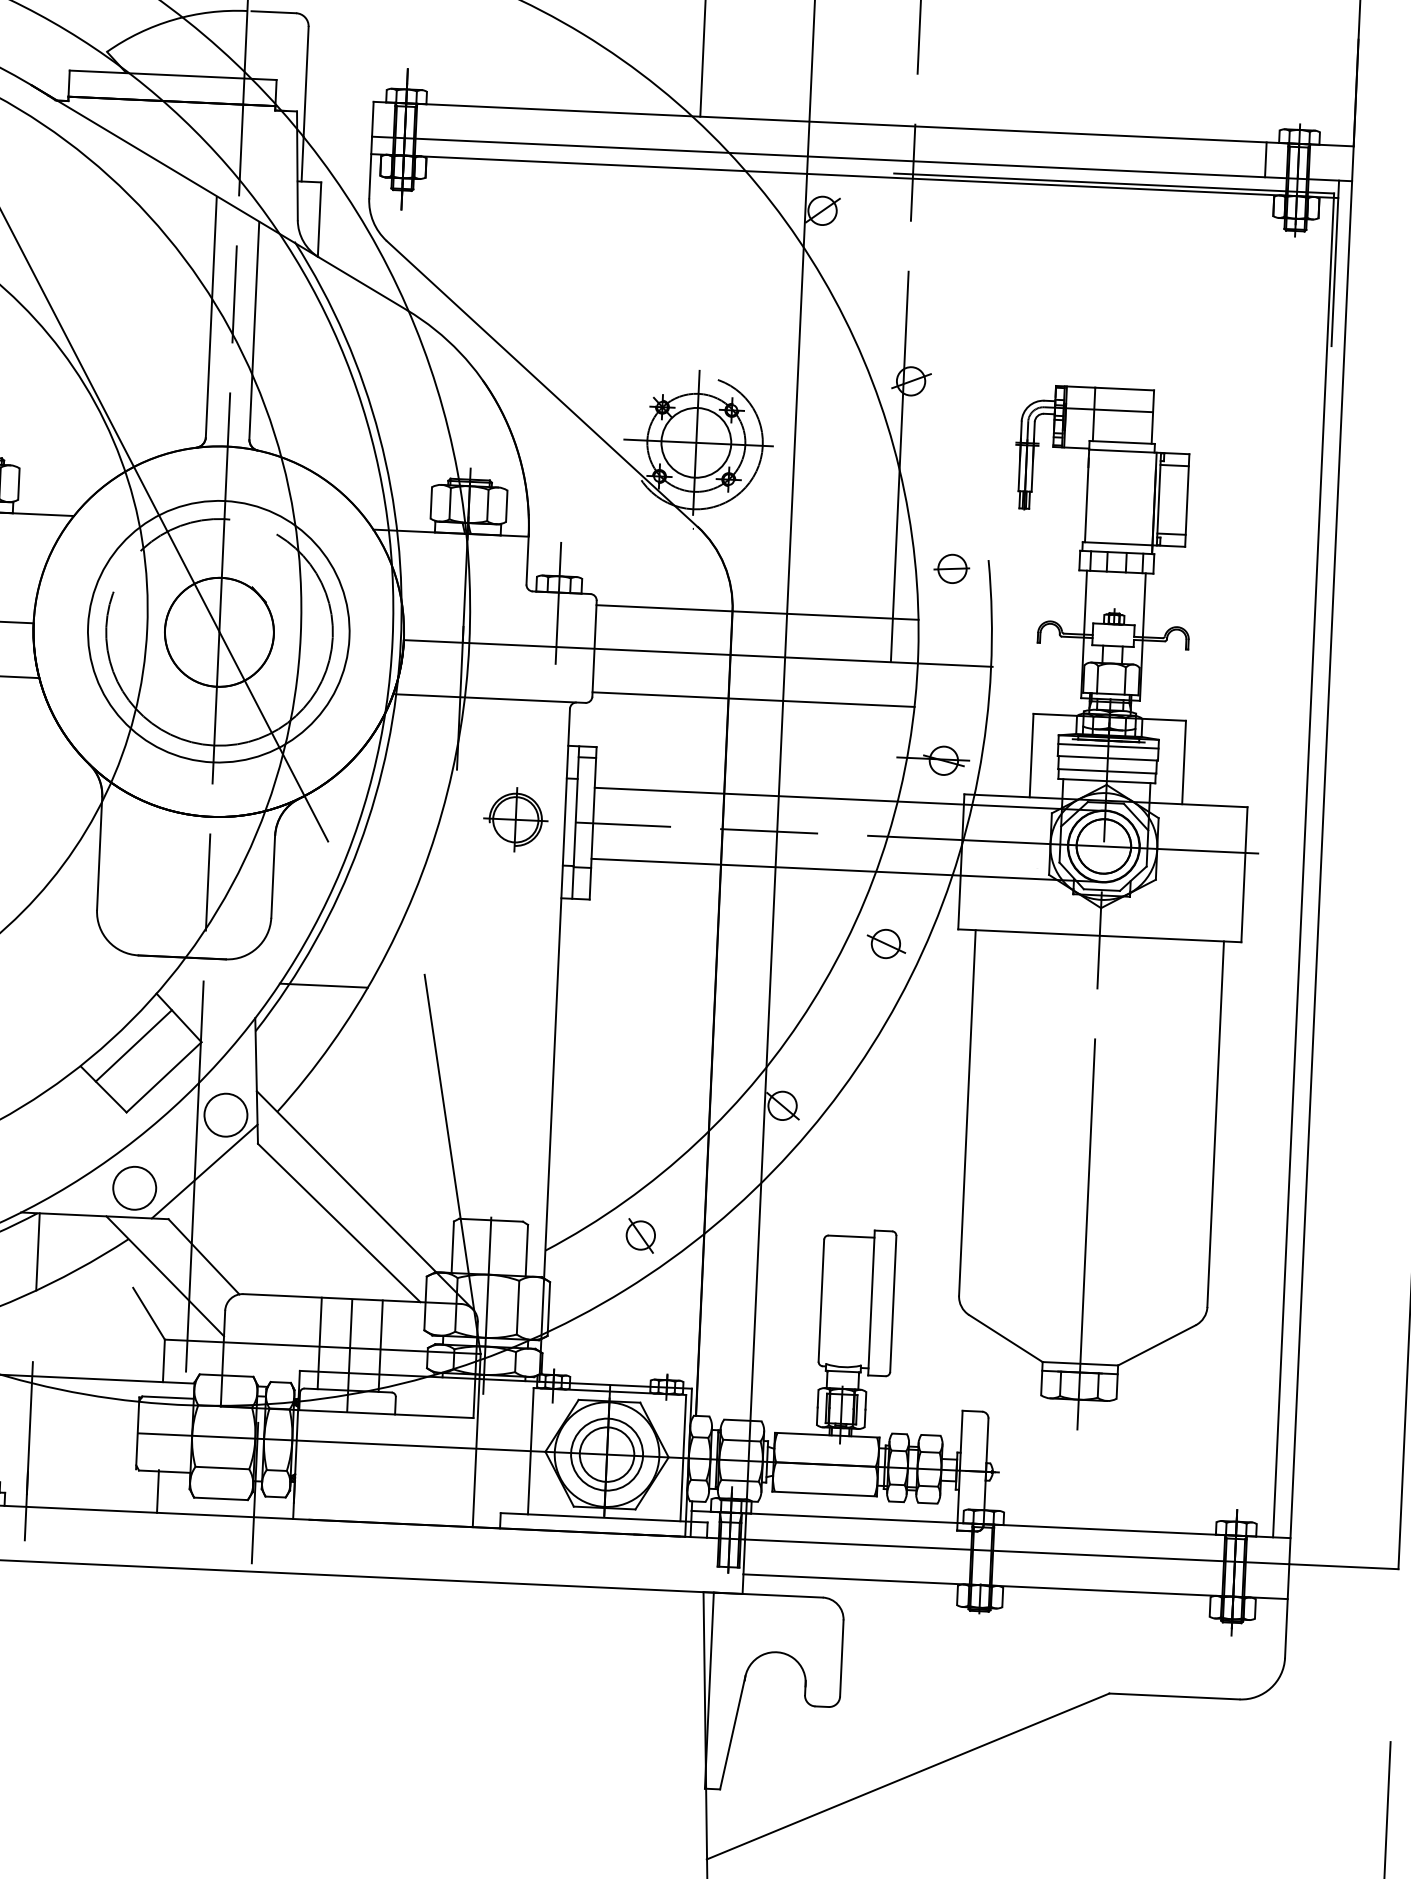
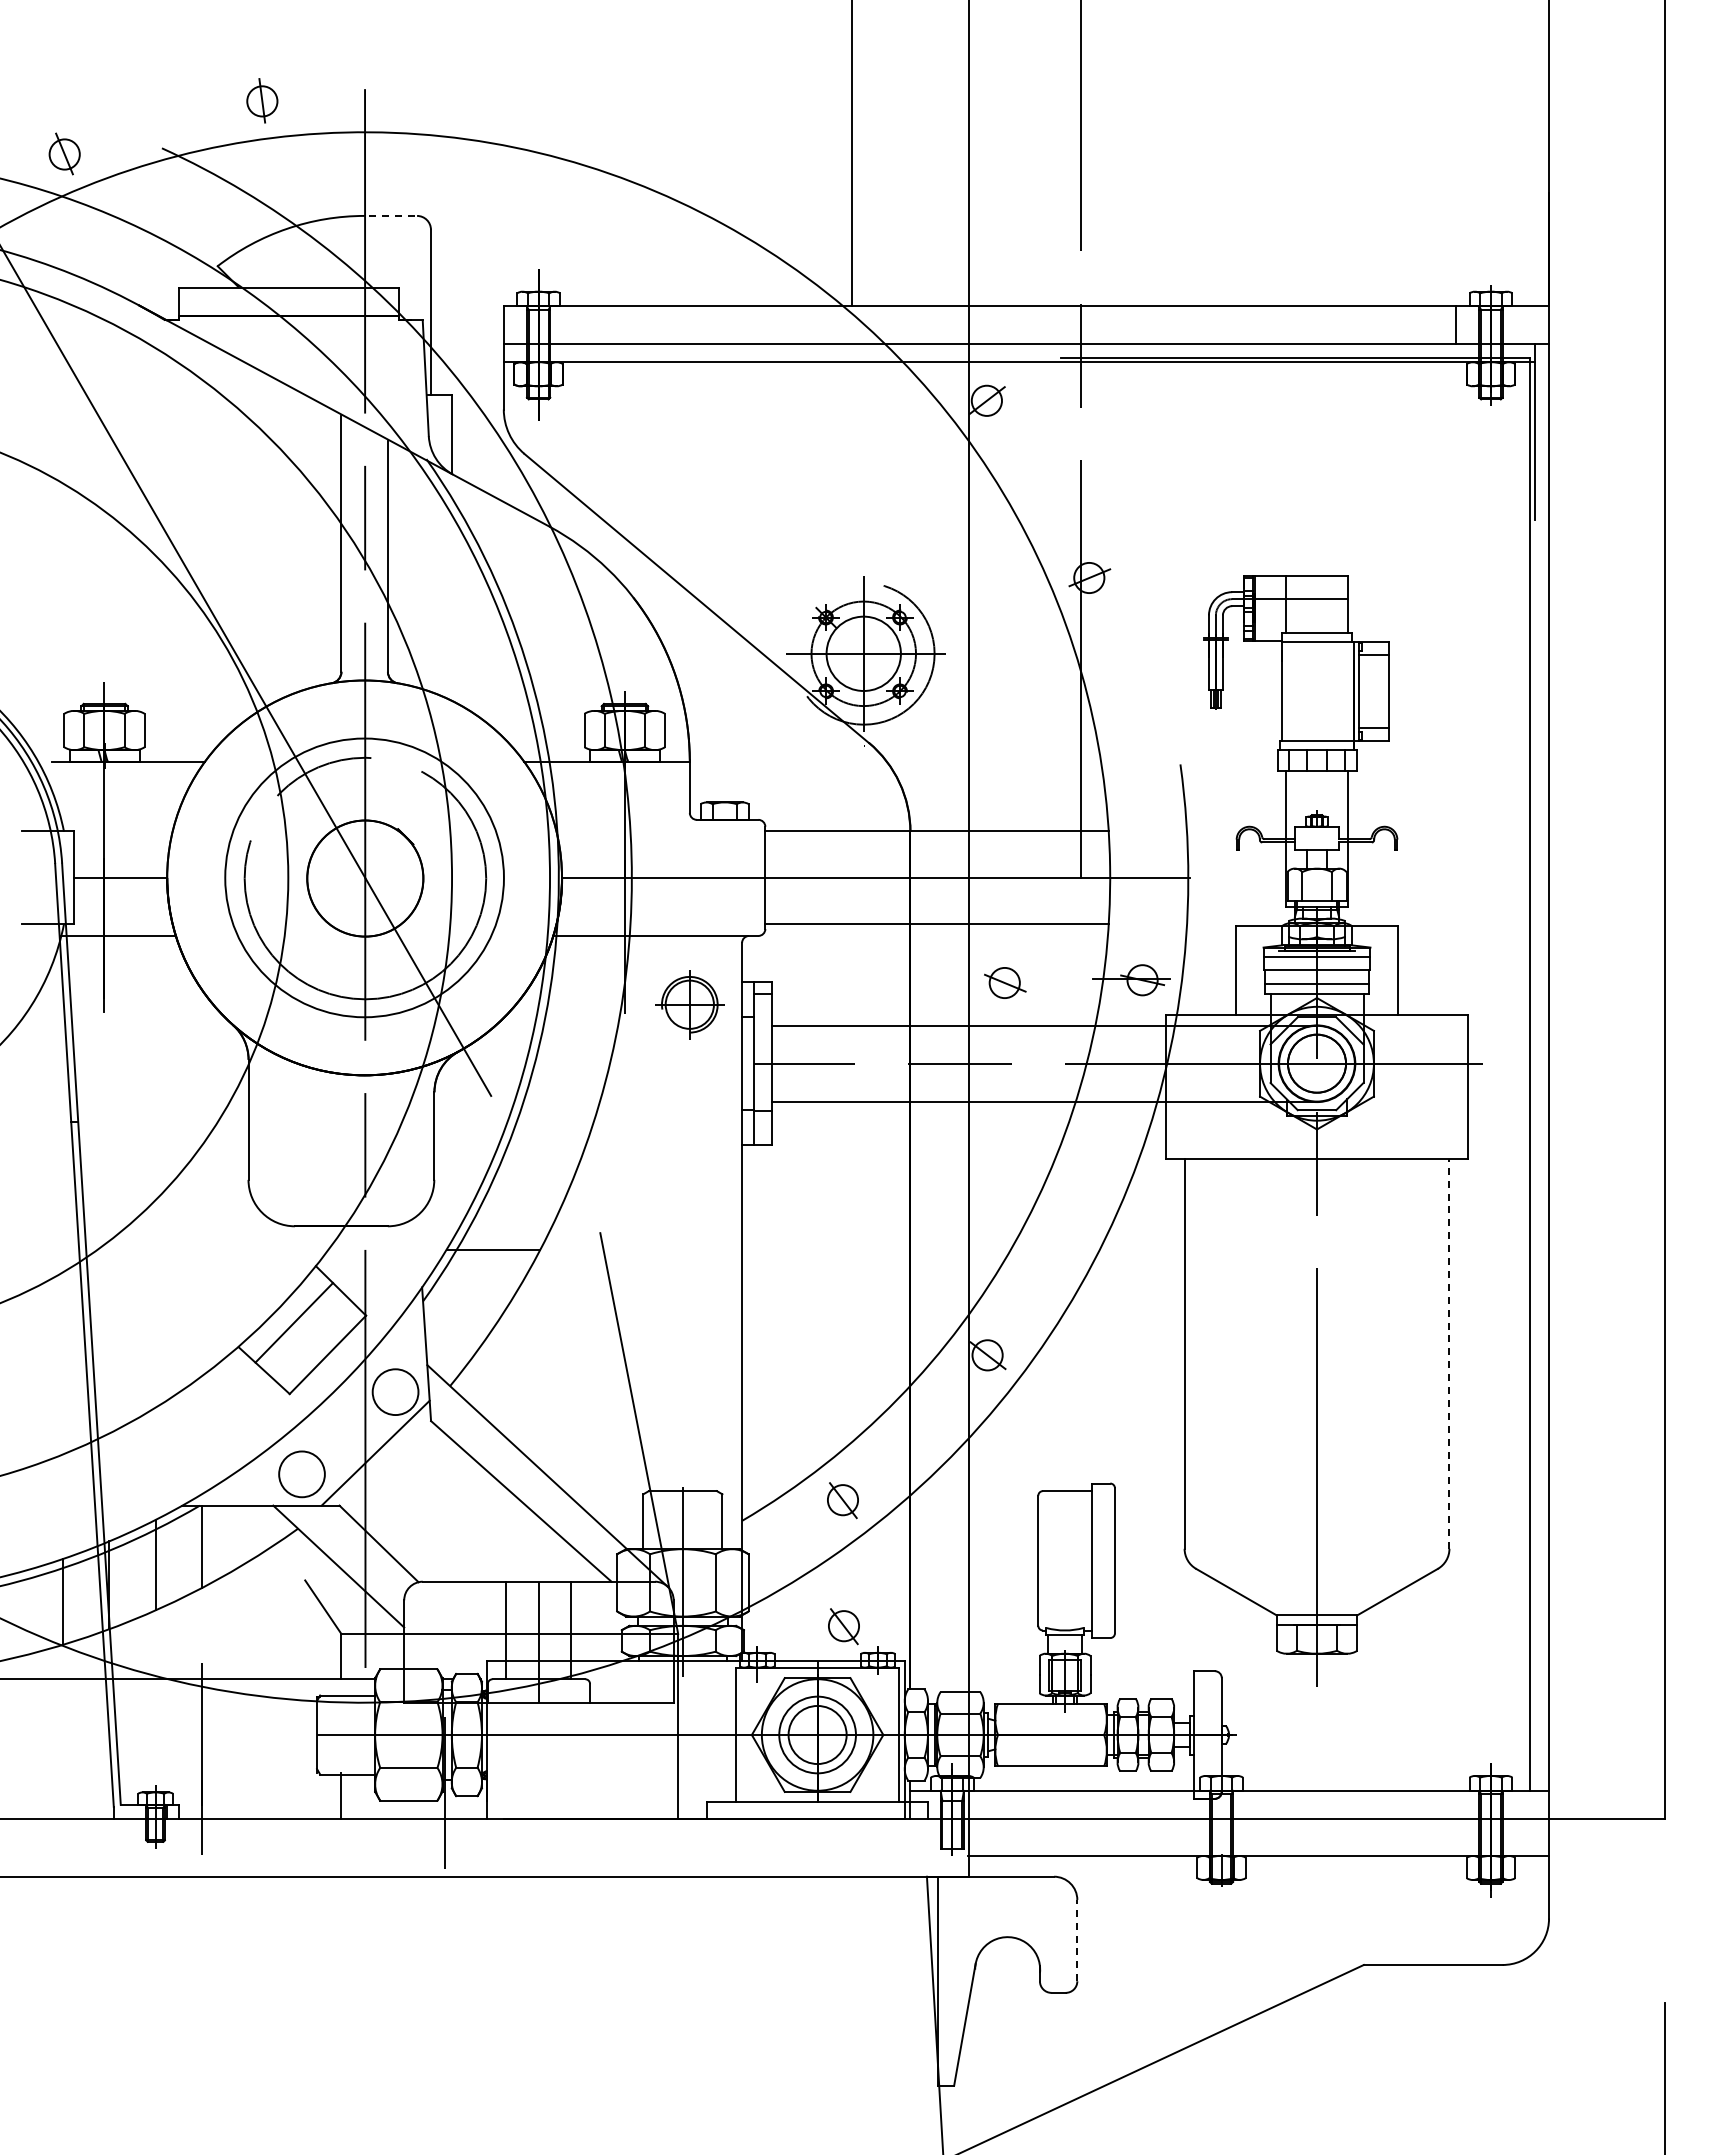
line: (274, 11) -> (393, 215), solid -> dashed
part: (951, 568) -> (1141, 775), removed
line: (558, 602) -> (724, 830), removed
part: (515, 819) -> (689, 1004), moved
part: (886, 943) -> (1005, 982), moved
line: (1215, 1123) -> (1449, 1353), solid -> dashed
part: (635, 1354) -> (843, 1626), added
line: (841, 1658) -> (1077, 1940), solid -> dashed

